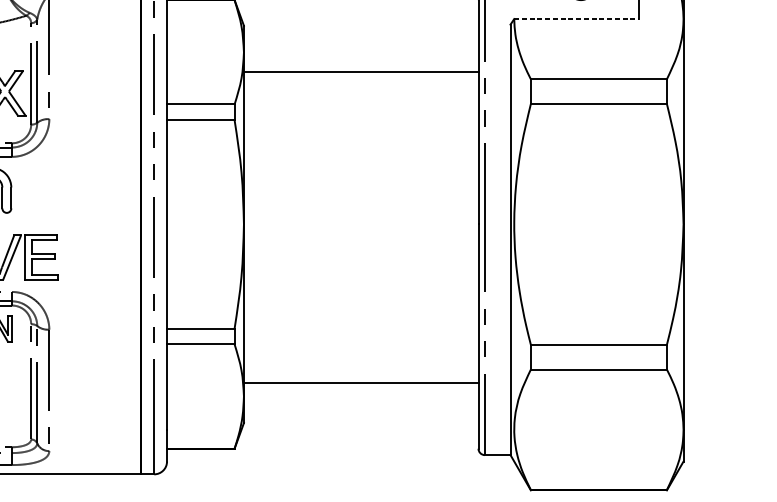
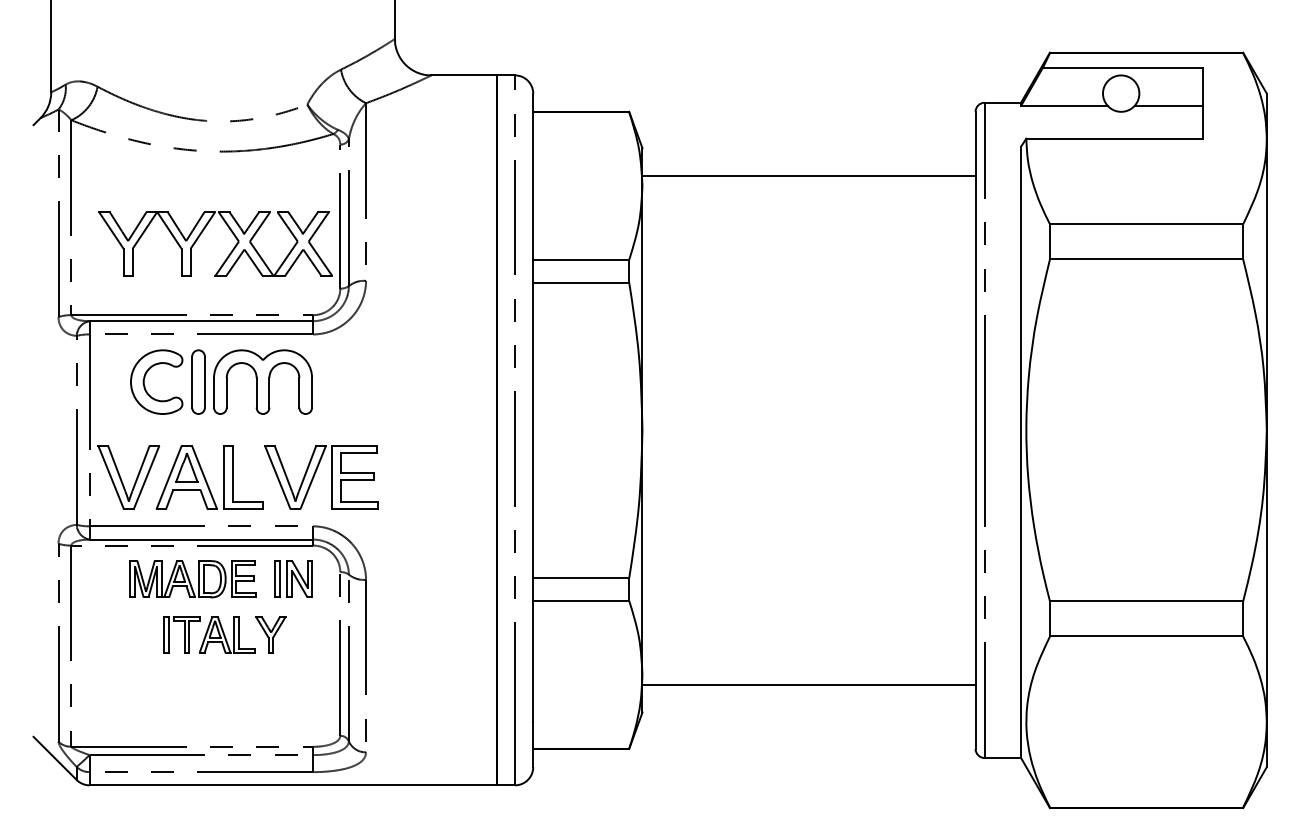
line: (577, 18) -> (1115, 138), dashed -> solid
line: (360, 71) -> (808, 175), moved
line: (360, 382) -> (808, 685), moved

